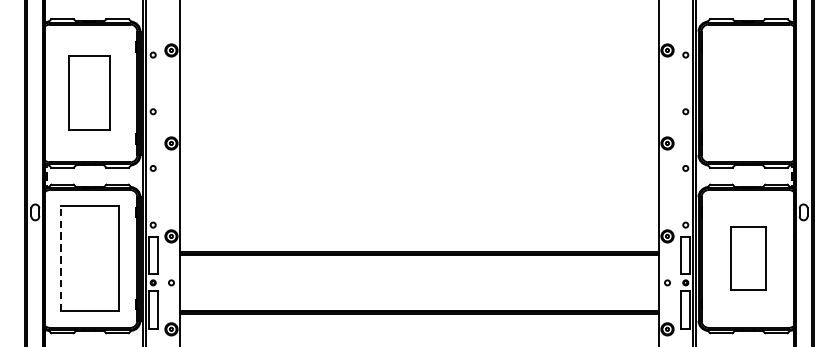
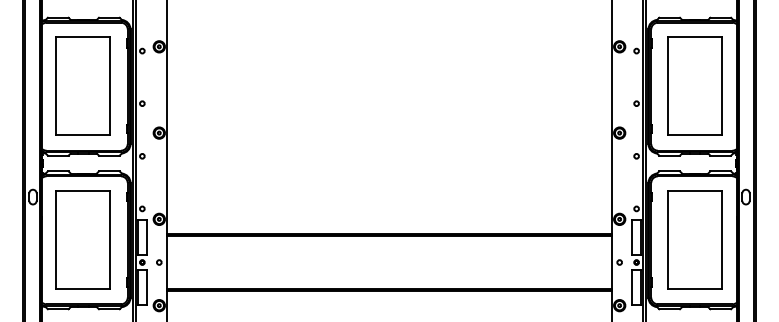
part: (88, 92) -> (82, 85), size x1.43
part: (748, 92) -> (694, 85), added
line: (60, 258) -> (56, 239), dashed -> solid
part: (748, 258) -> (694, 239), size x1.67

